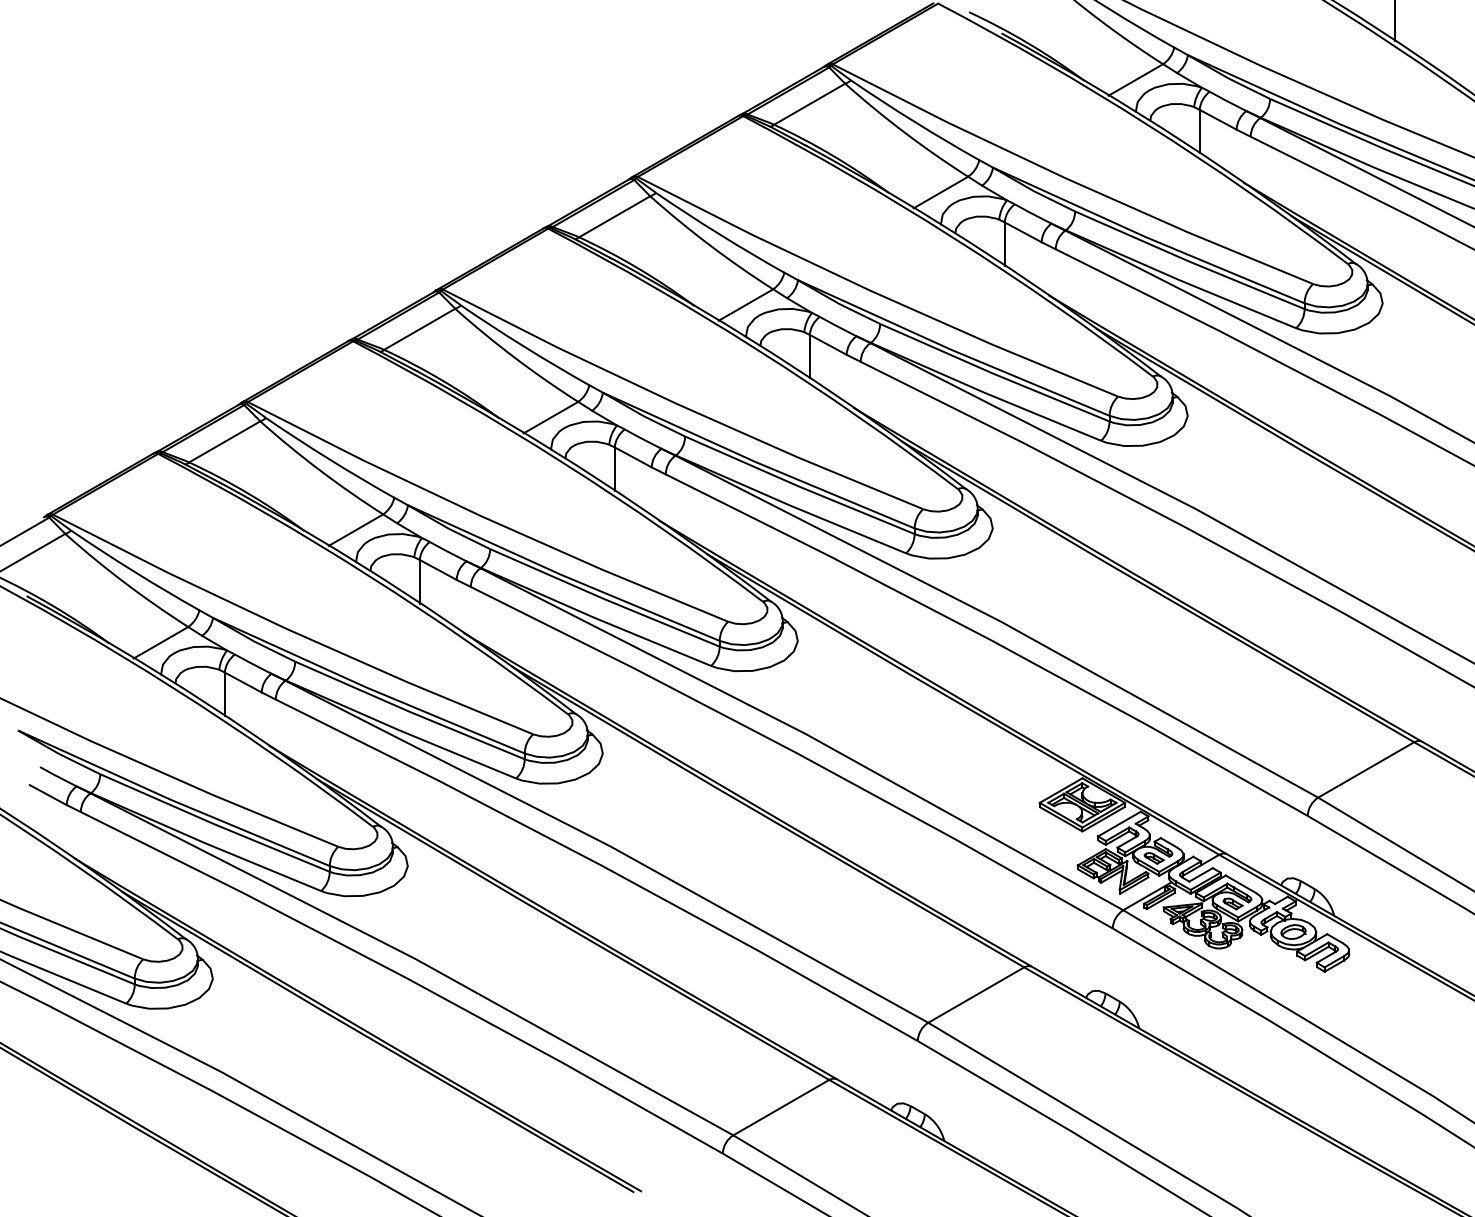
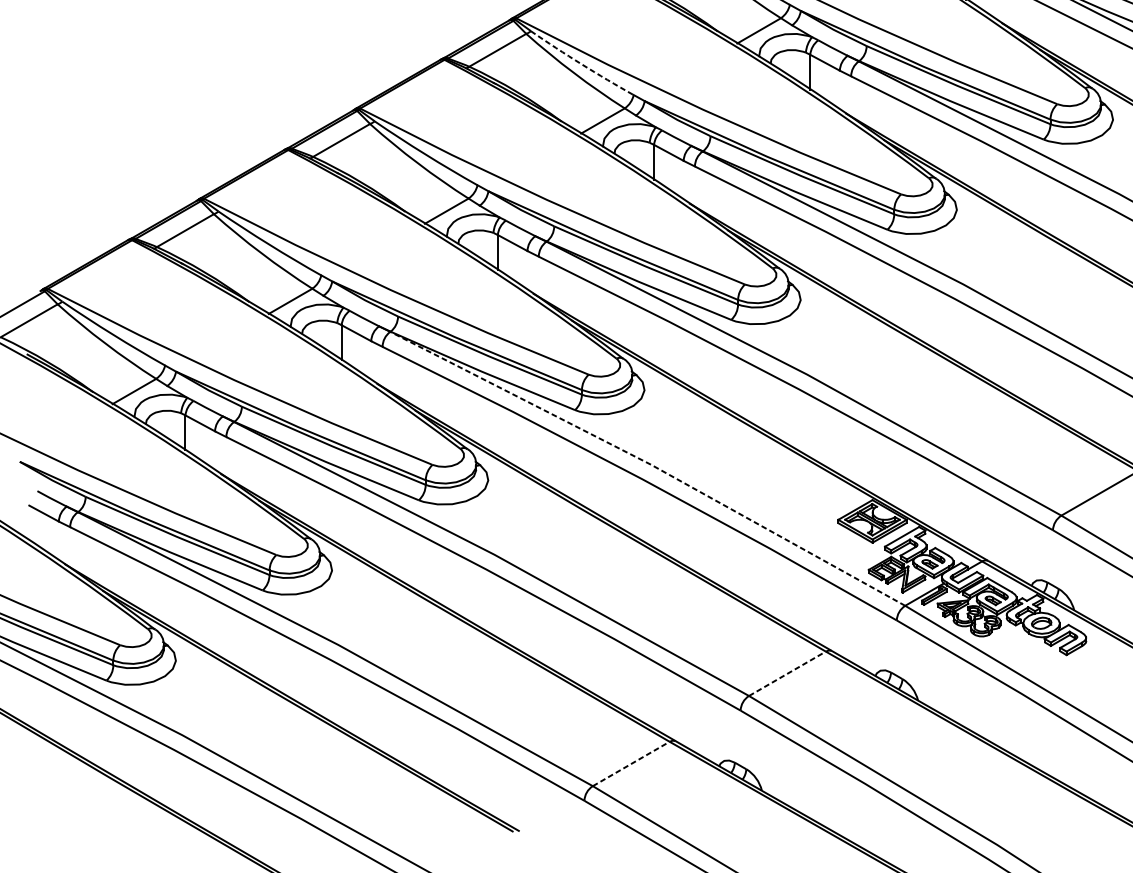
arc: (719, 234) -> (581, 64), solid -> dashed
line: (804, 733) -> (649, 464), solid -> dashed
line: (976, 994) -> (787, 673), solid -> dashed
line: (781, 1107) -> (631, 763), solid -> dashed

